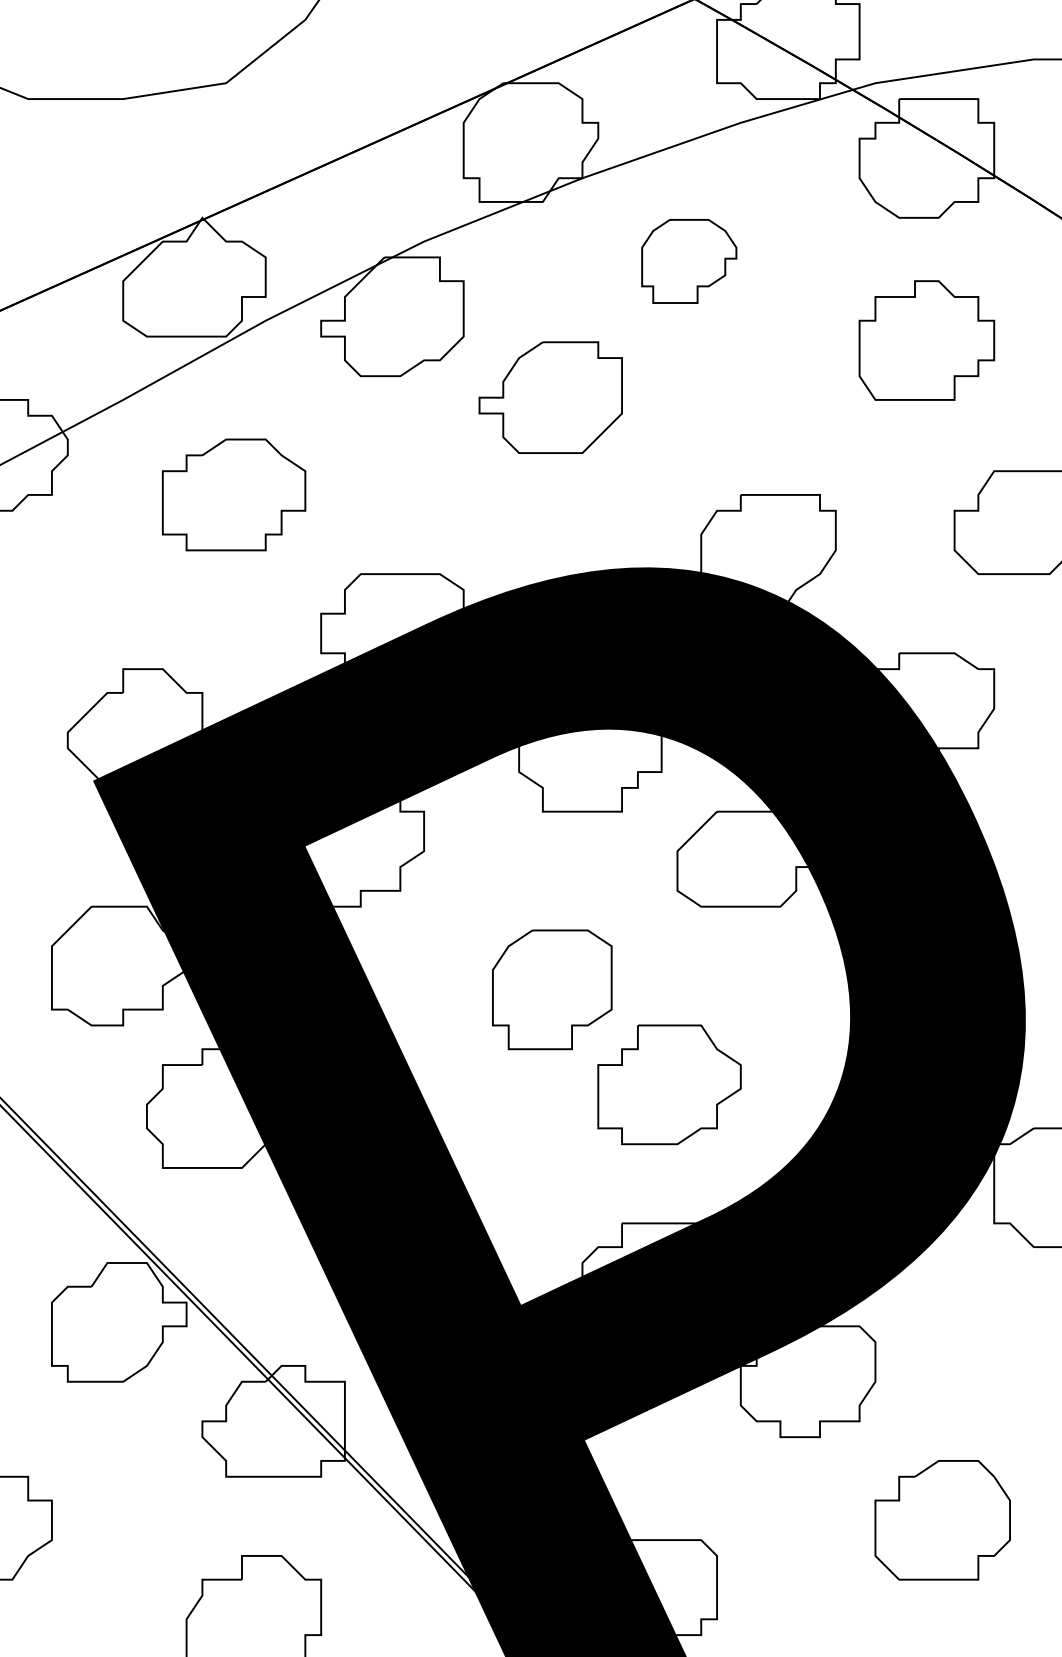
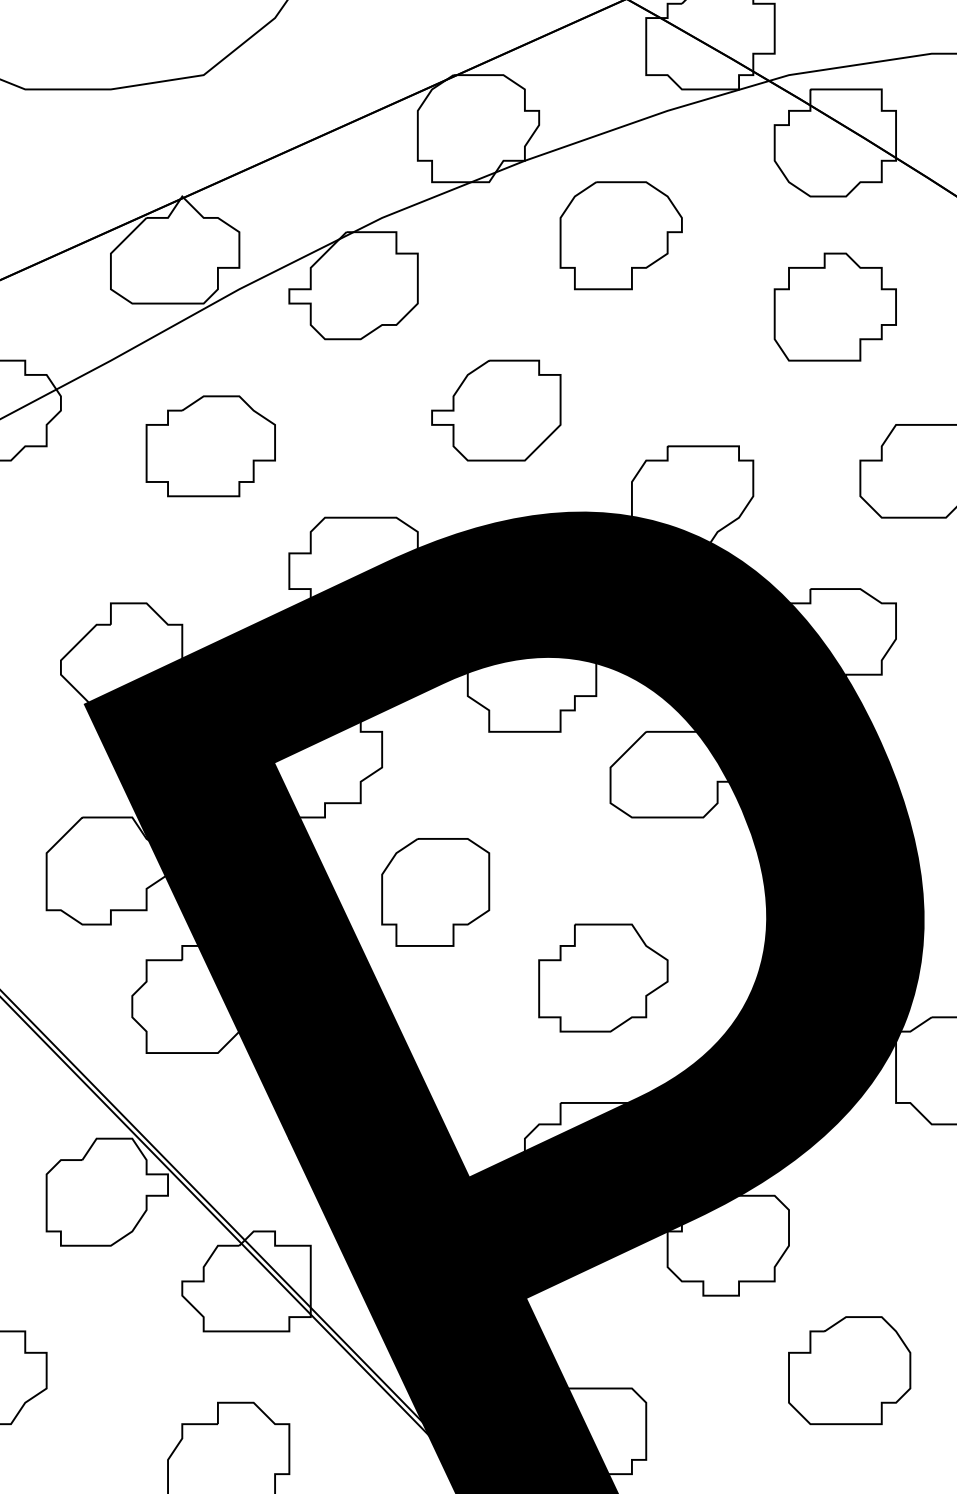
part: (688, 261) -> (620, 235), size x1.43
part: (550, 397) -> (496, 410), moved
part: (552, 989) -> (435, 892), moved

